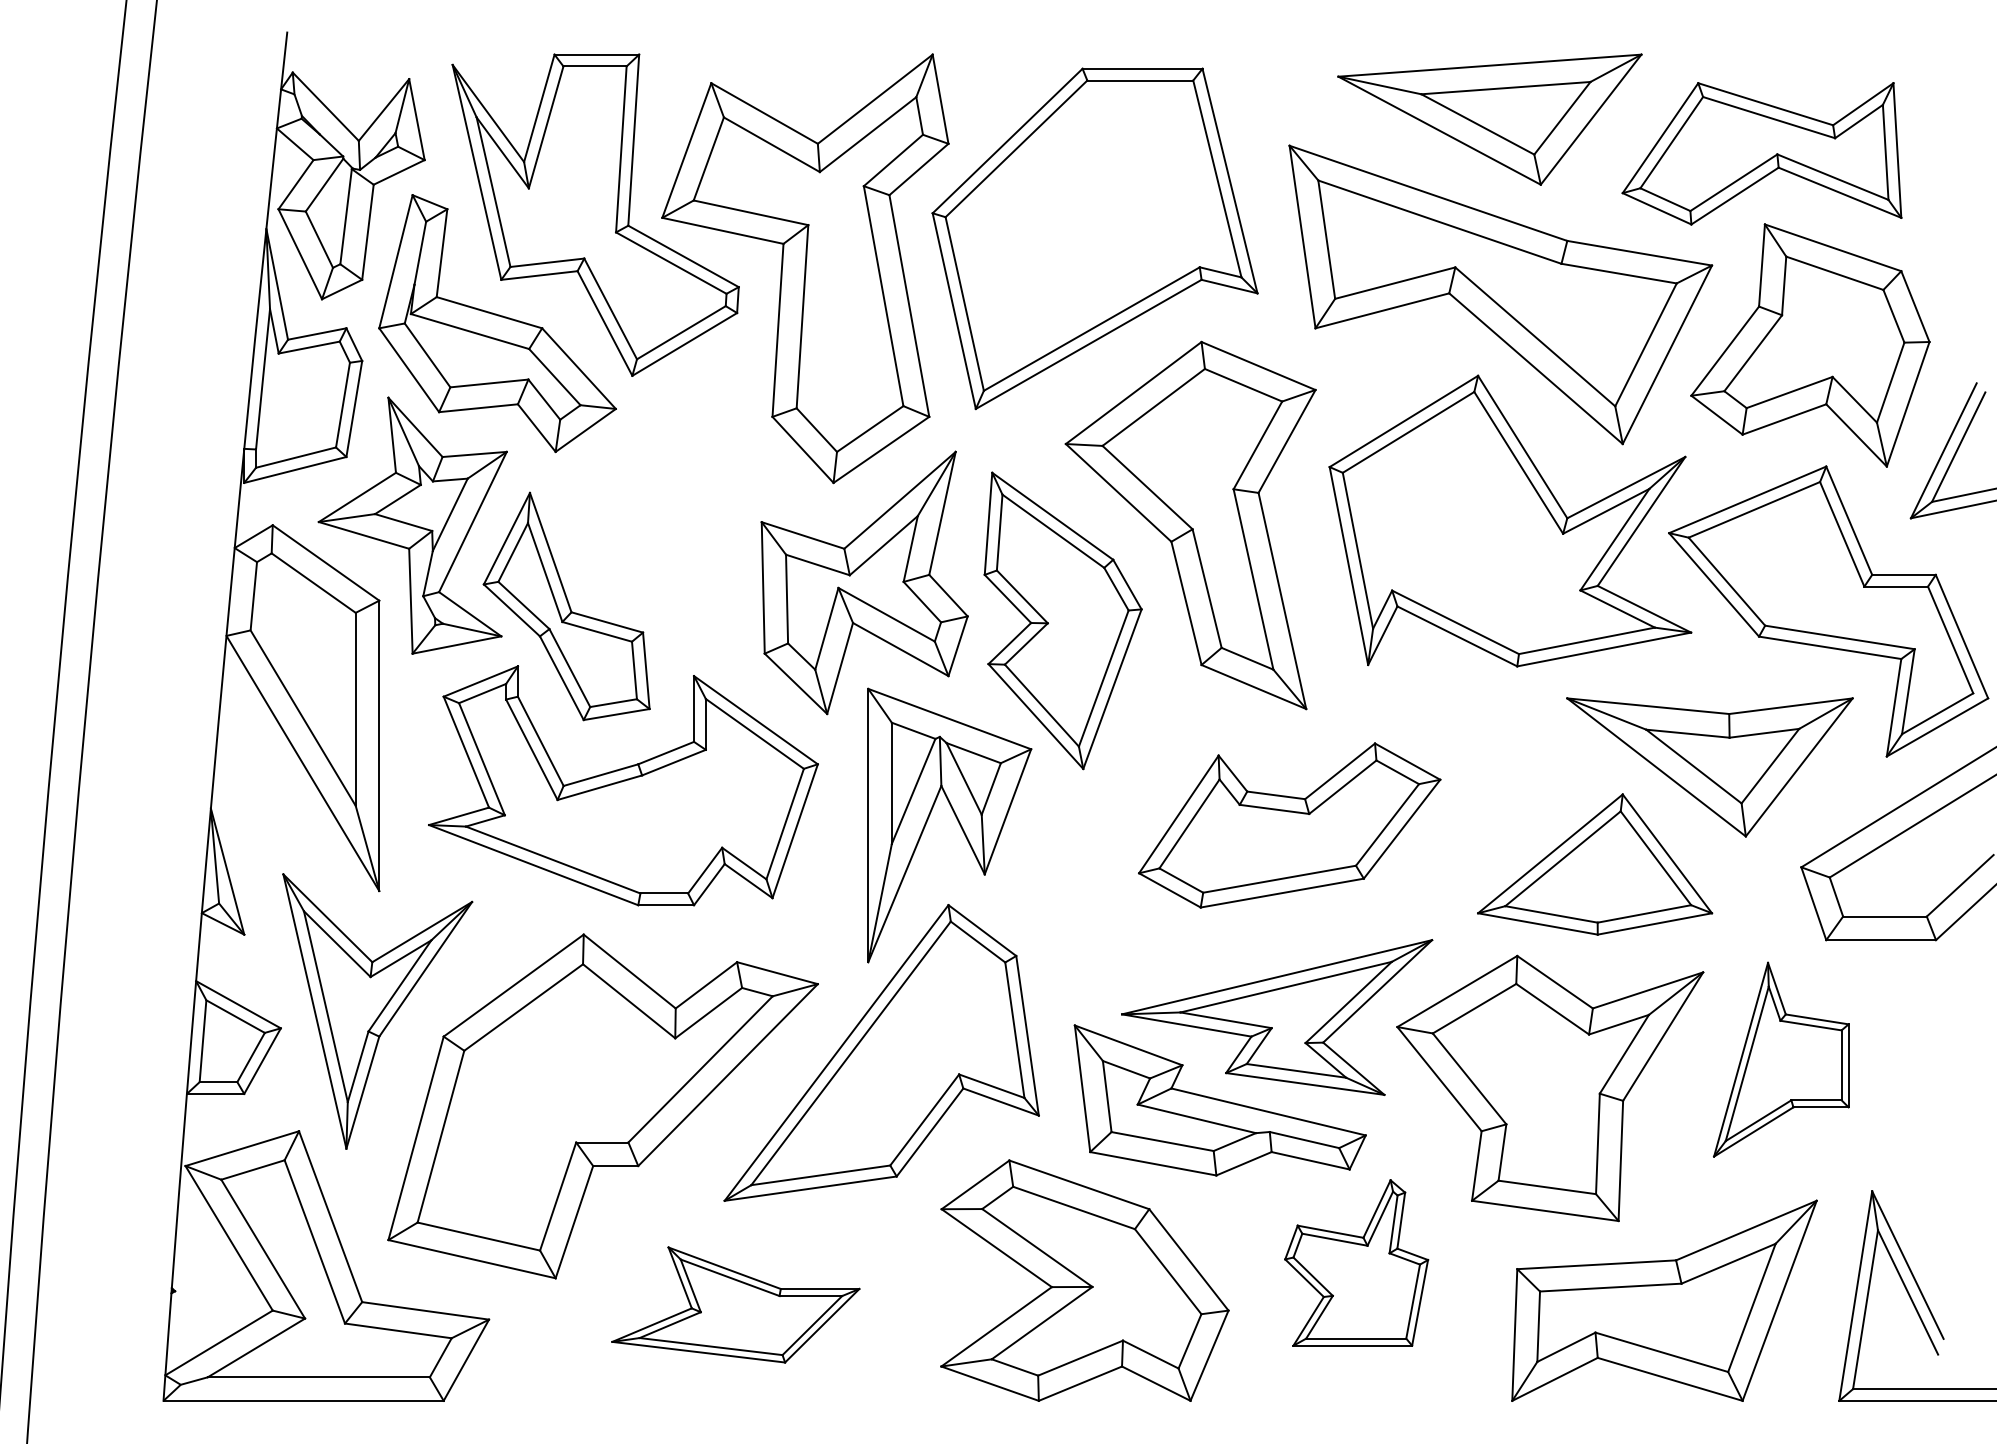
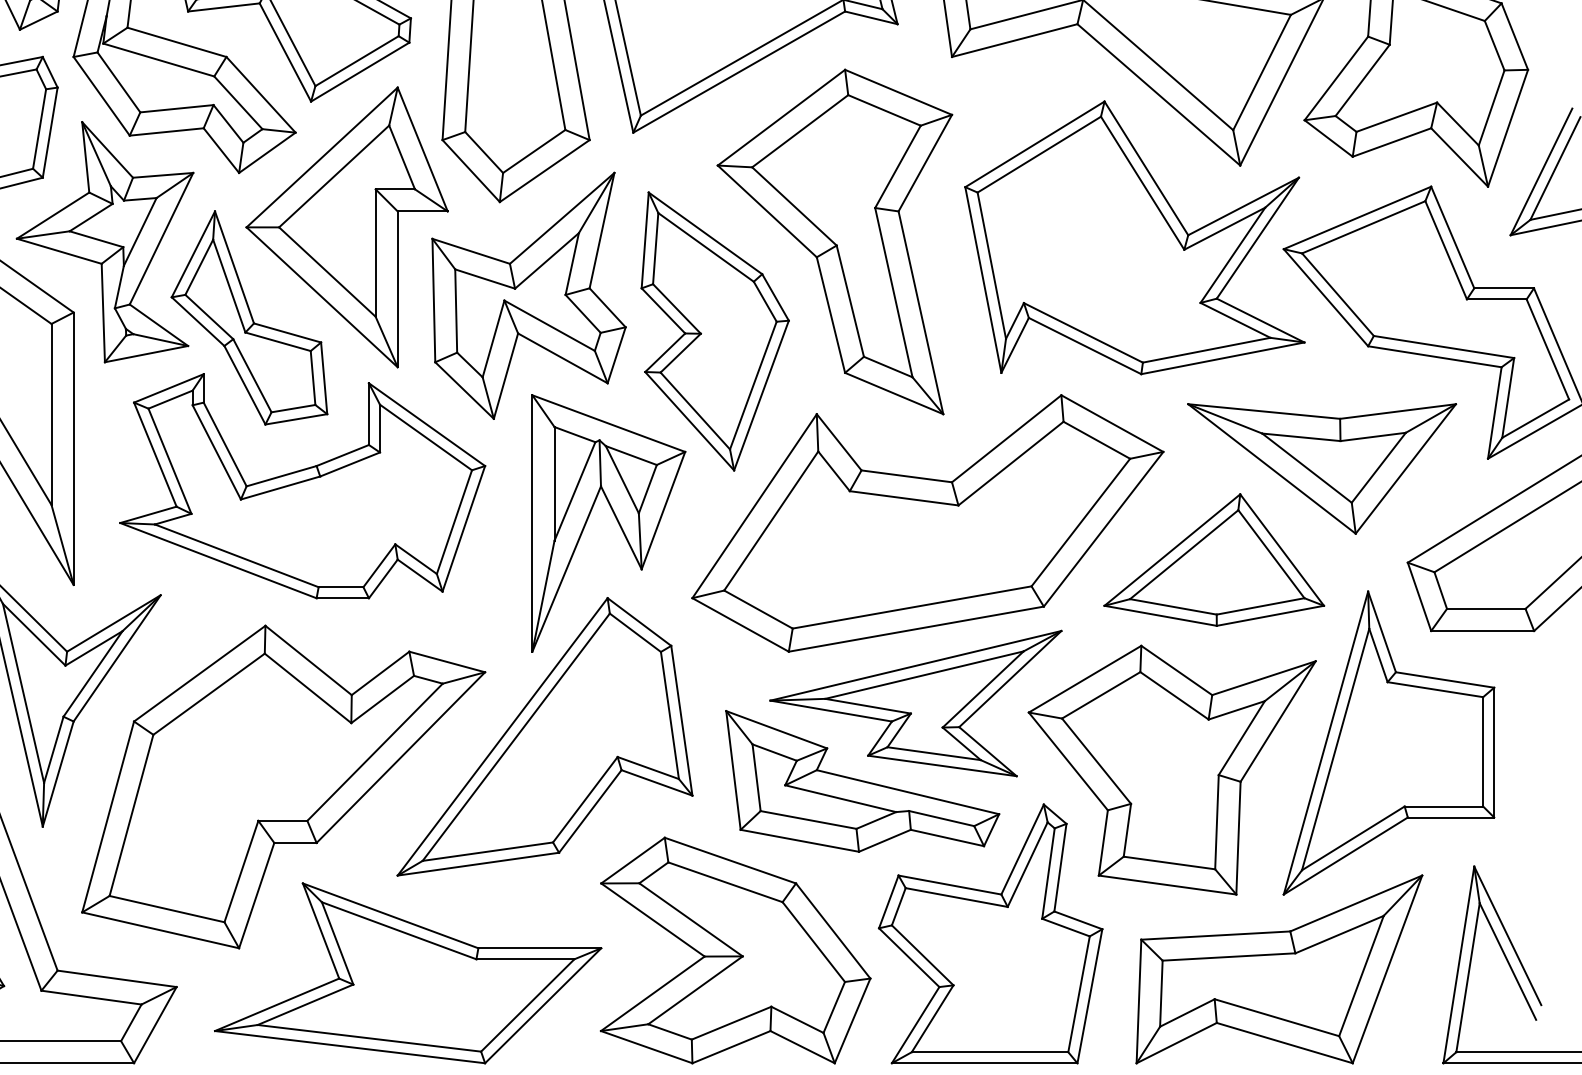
part: (670, 509) -> (346, 226), added
part: (1289, 825) -> (927, 523), size x1.67
part: (1781, 1059) -> (1389, 742), size x1.67
part: (1356, 1262) -> (990, 933), size x1.67
part: (735, 1304) -> (407, 972), size x1.67

